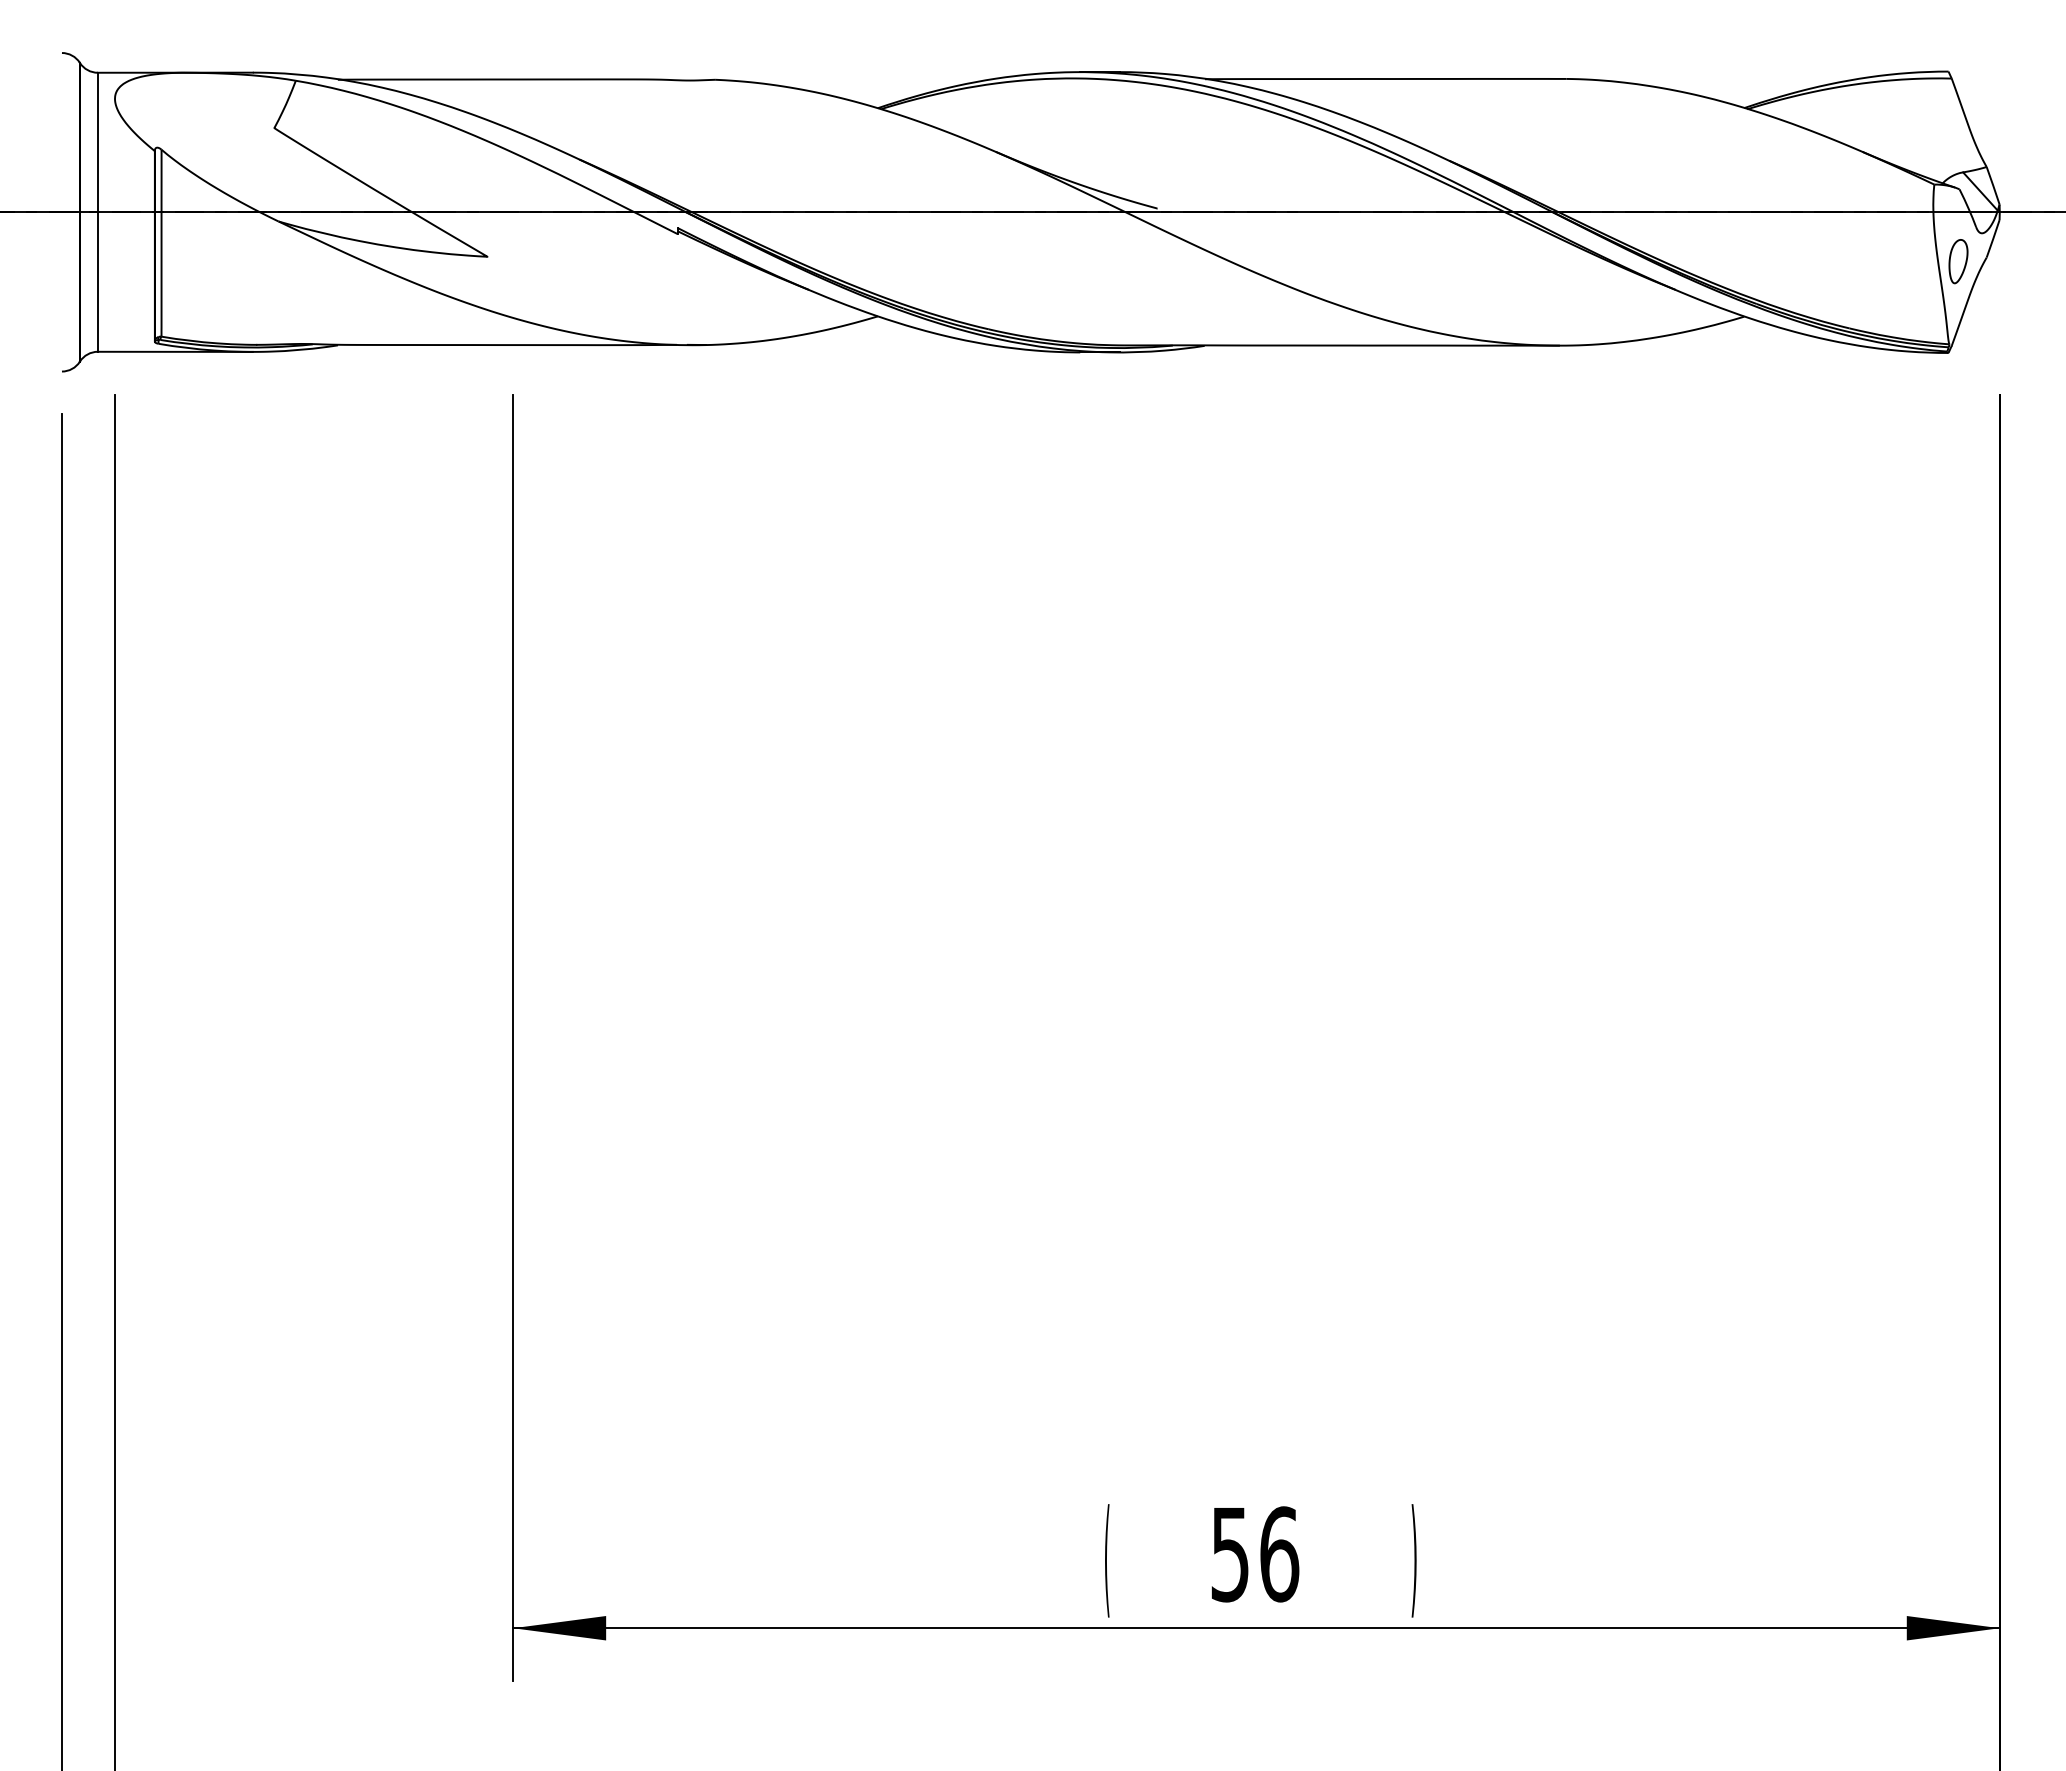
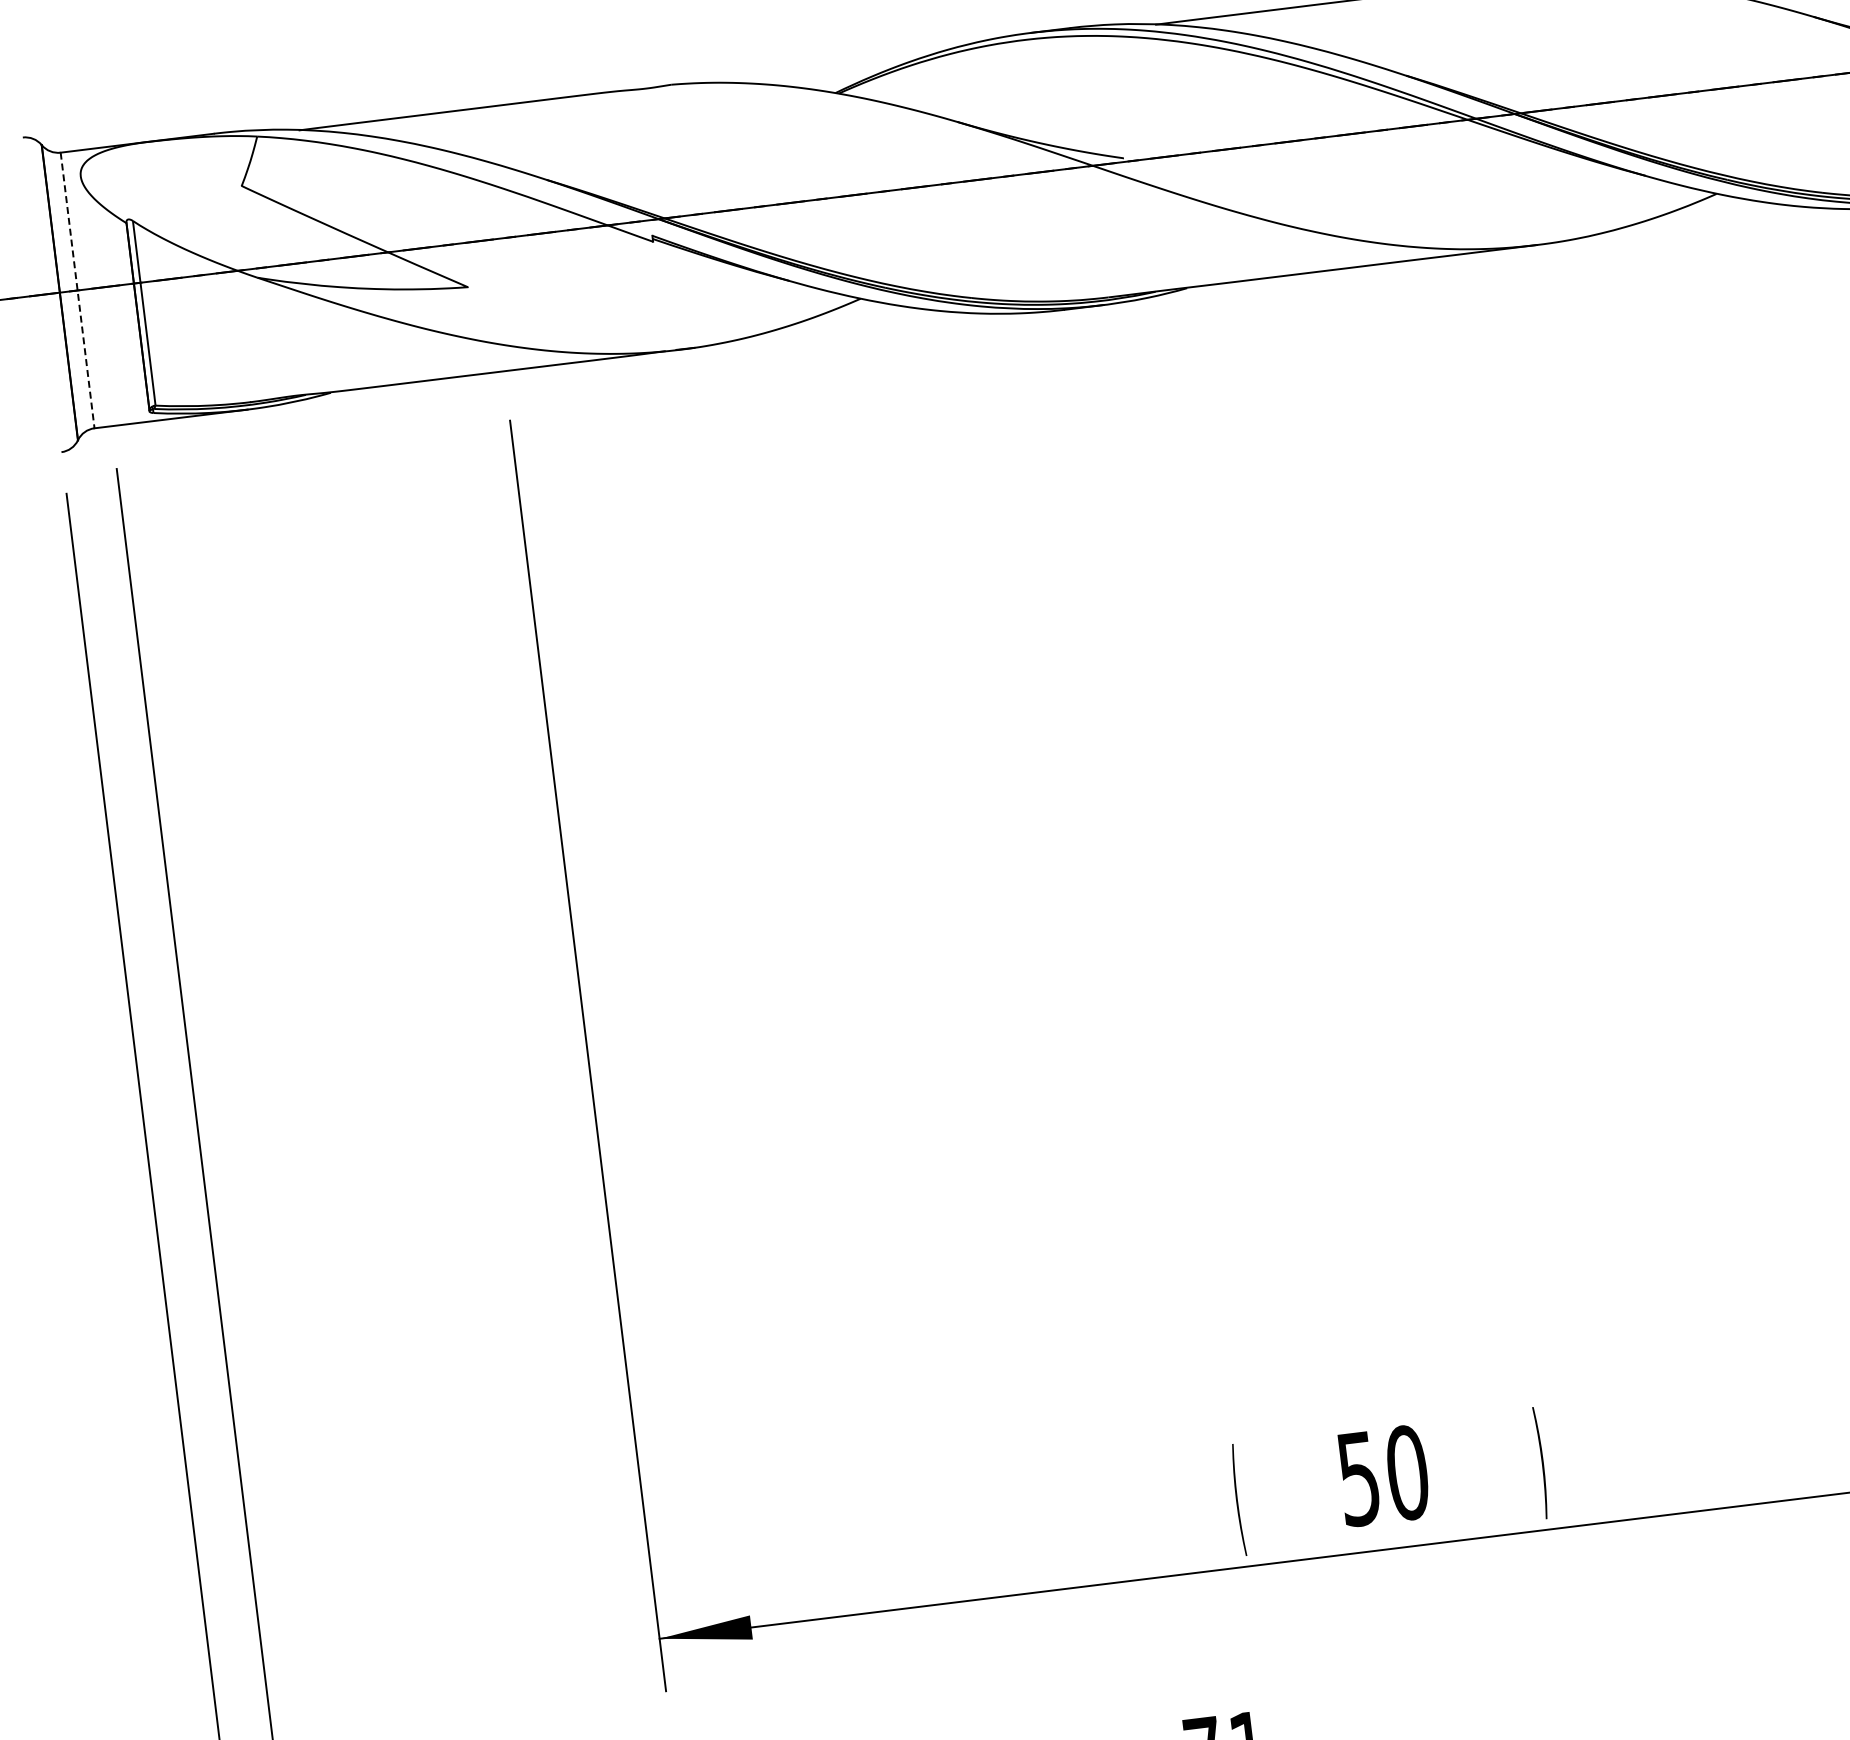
line: (97, 212) -> (77, 290), solid -> dashed
text: (1279, 1554) -> (1407, 1473), 56 -> 50

